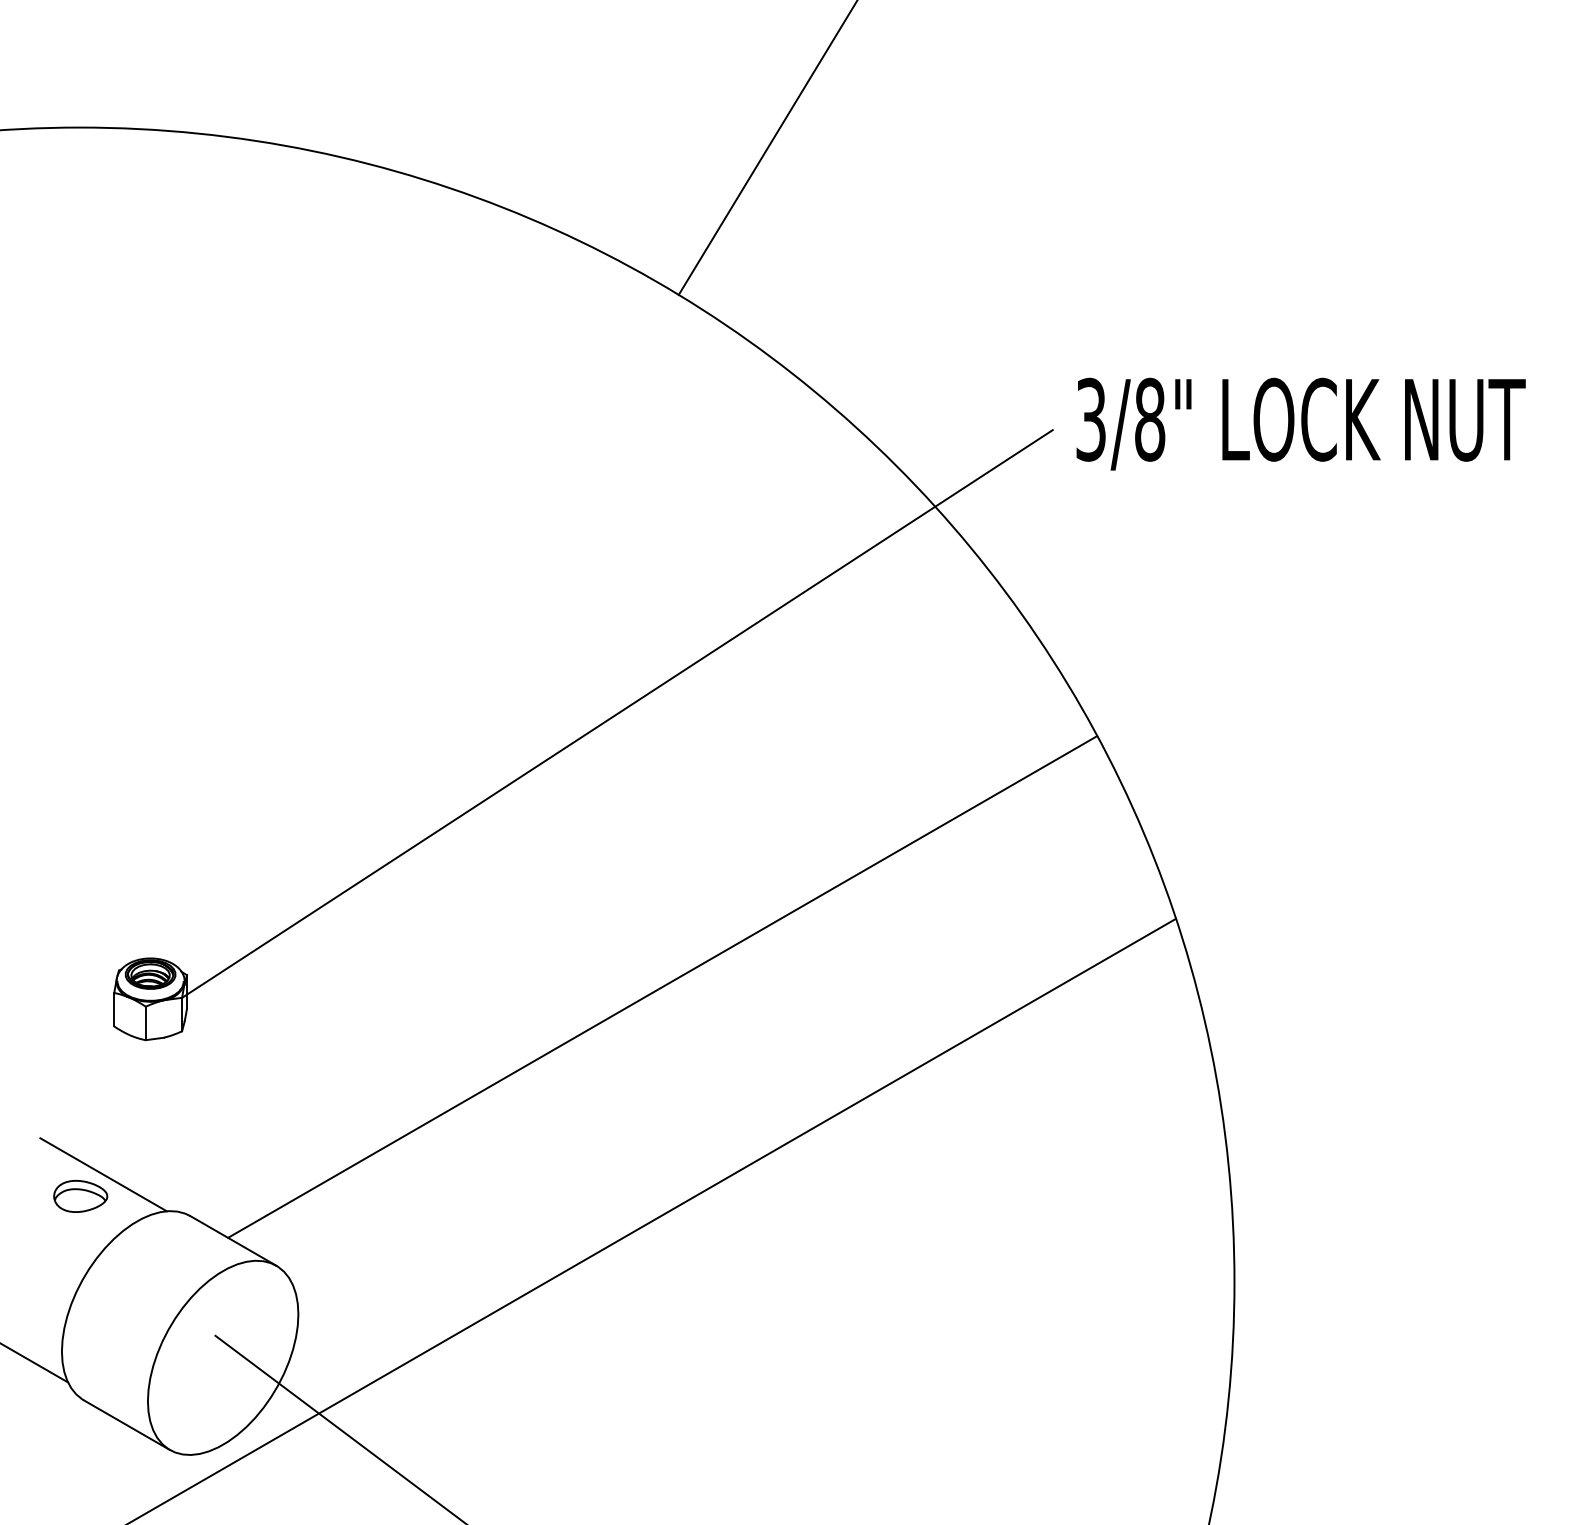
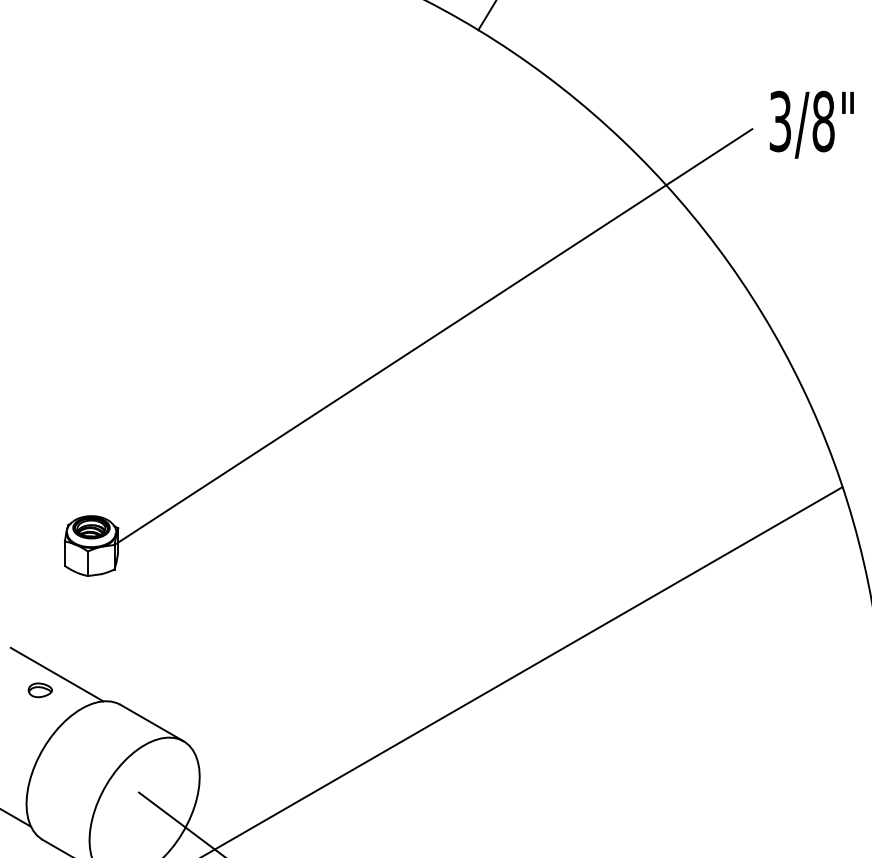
line: (662, 986) -> (466, 536), removed
part: (80, 1195) -> (40, 689), size x0.6

